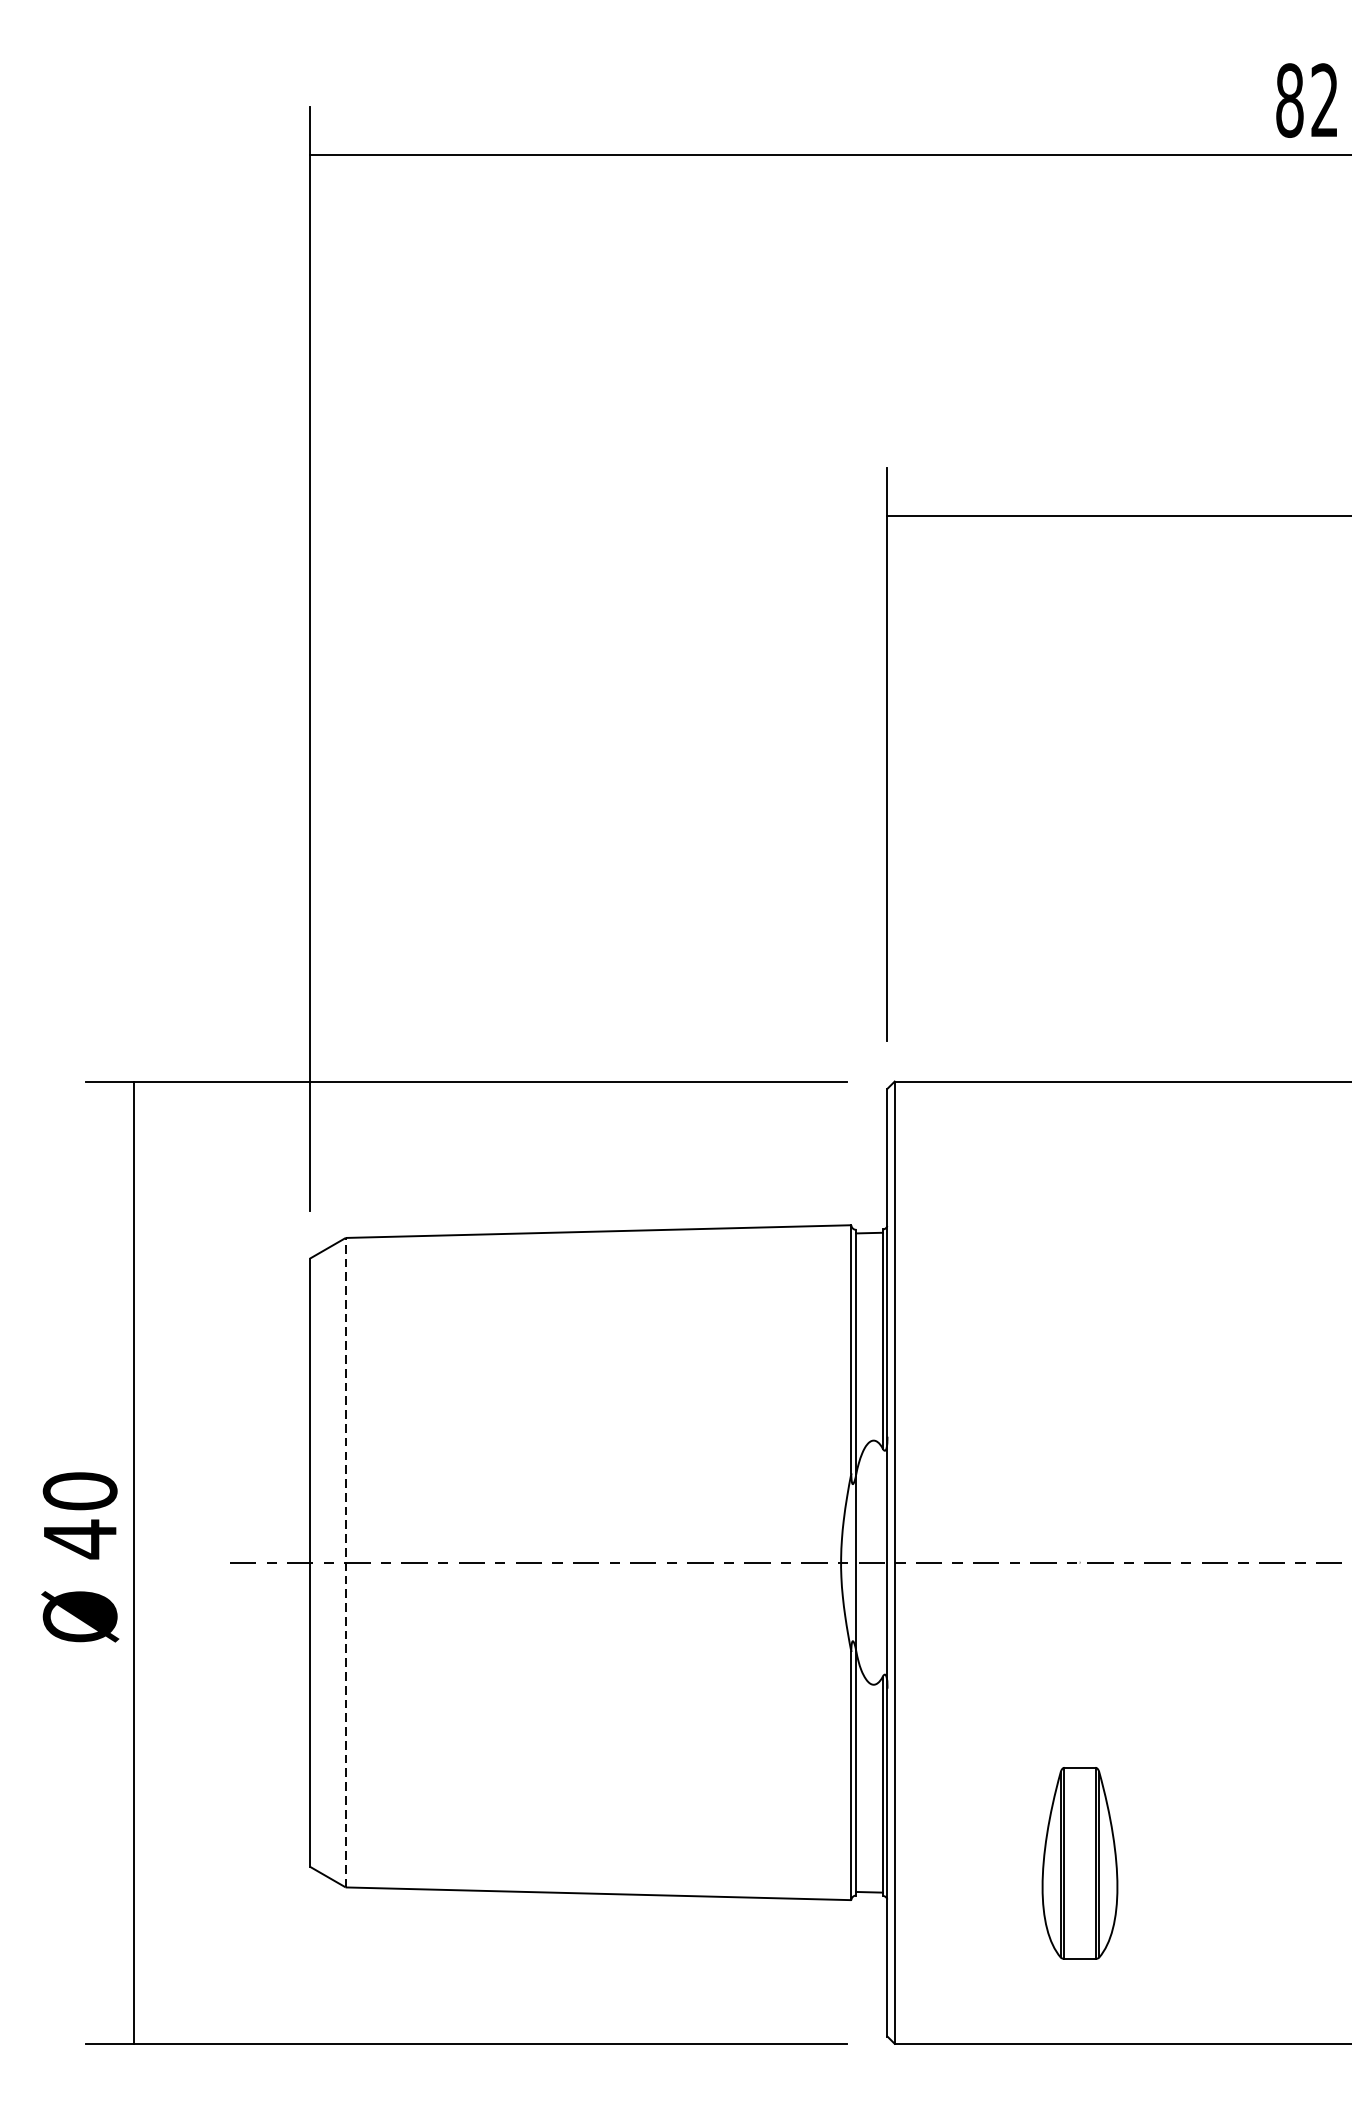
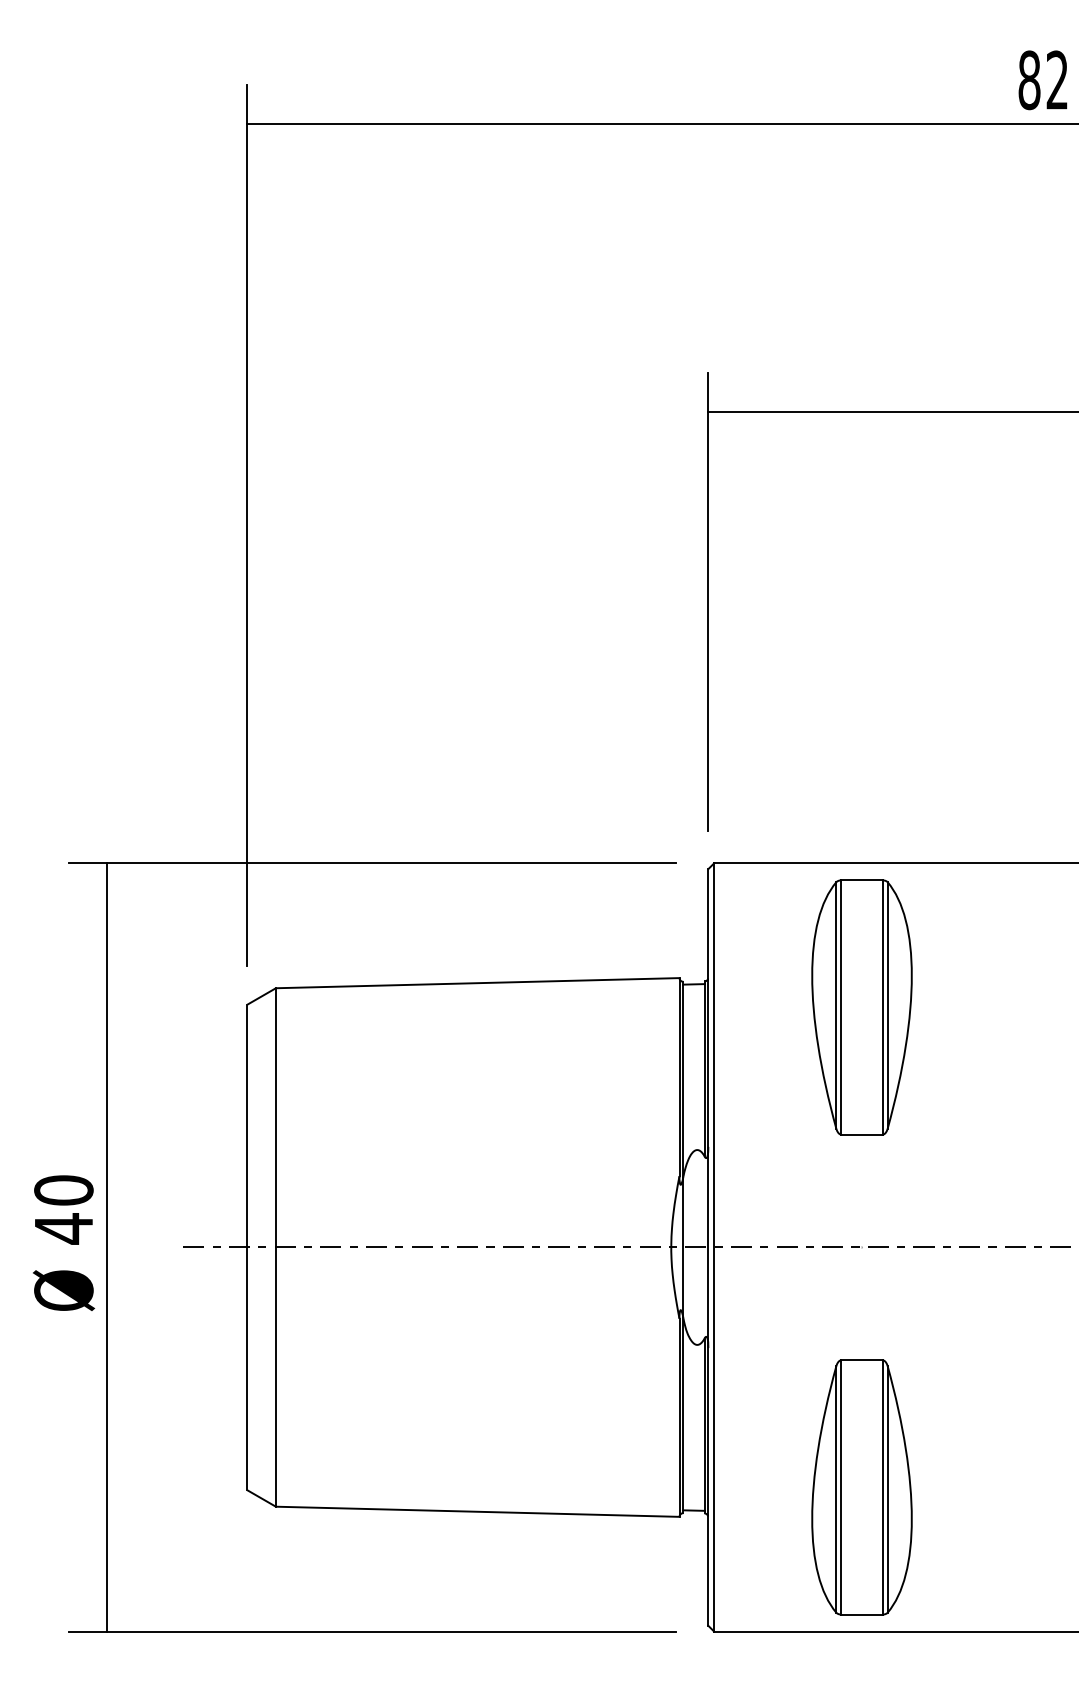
part: (1079, 1262) -> (861, 1007), added
line: (346, 1561) -> (276, 1246), dashed -> solid
part: (1079, 1863) -> (861, 1487), size x1.67

